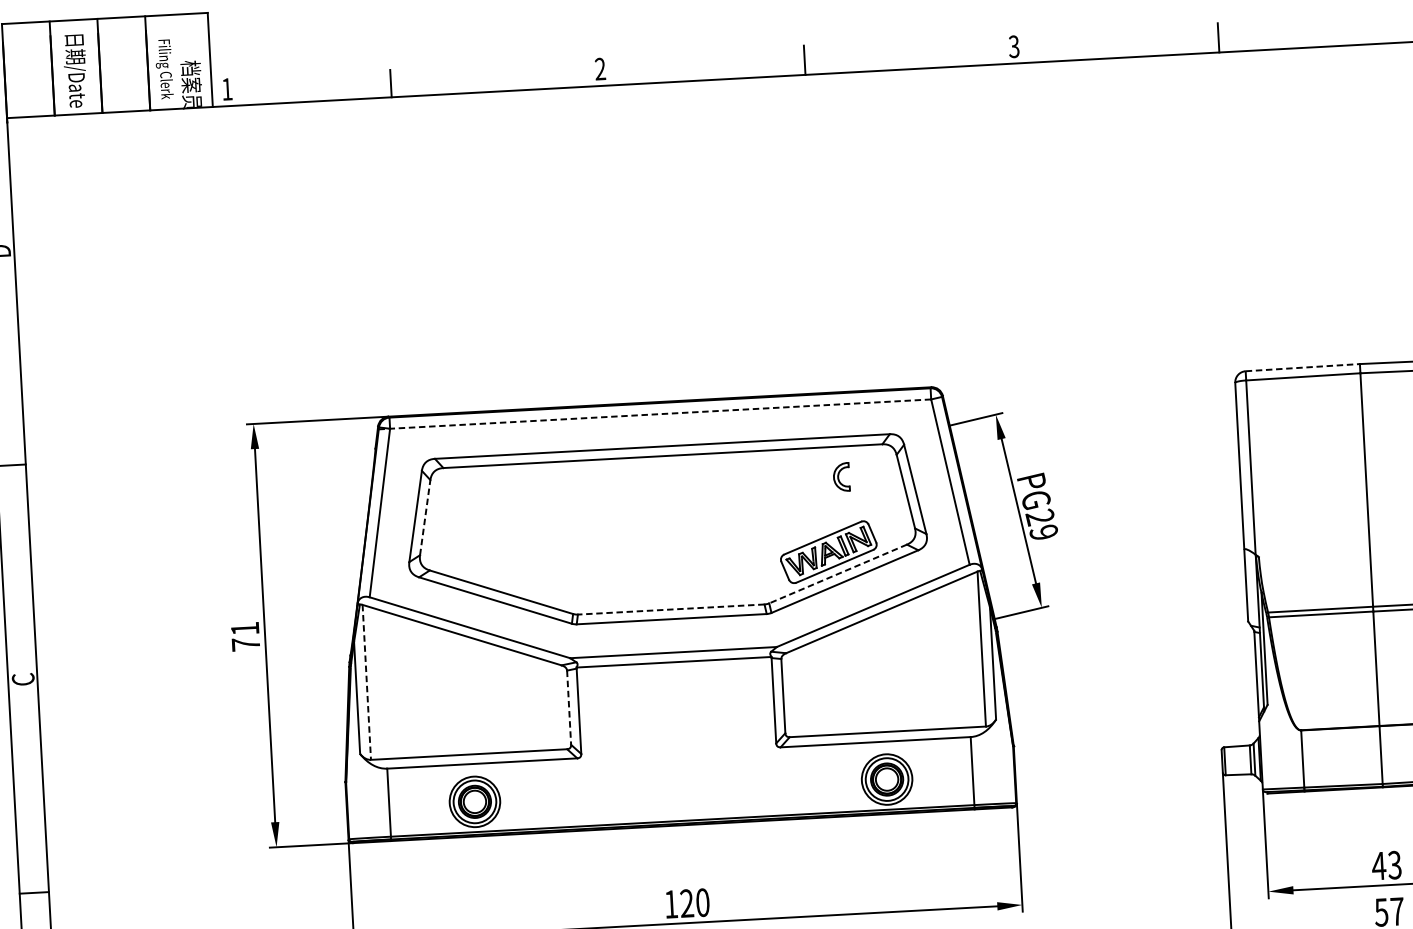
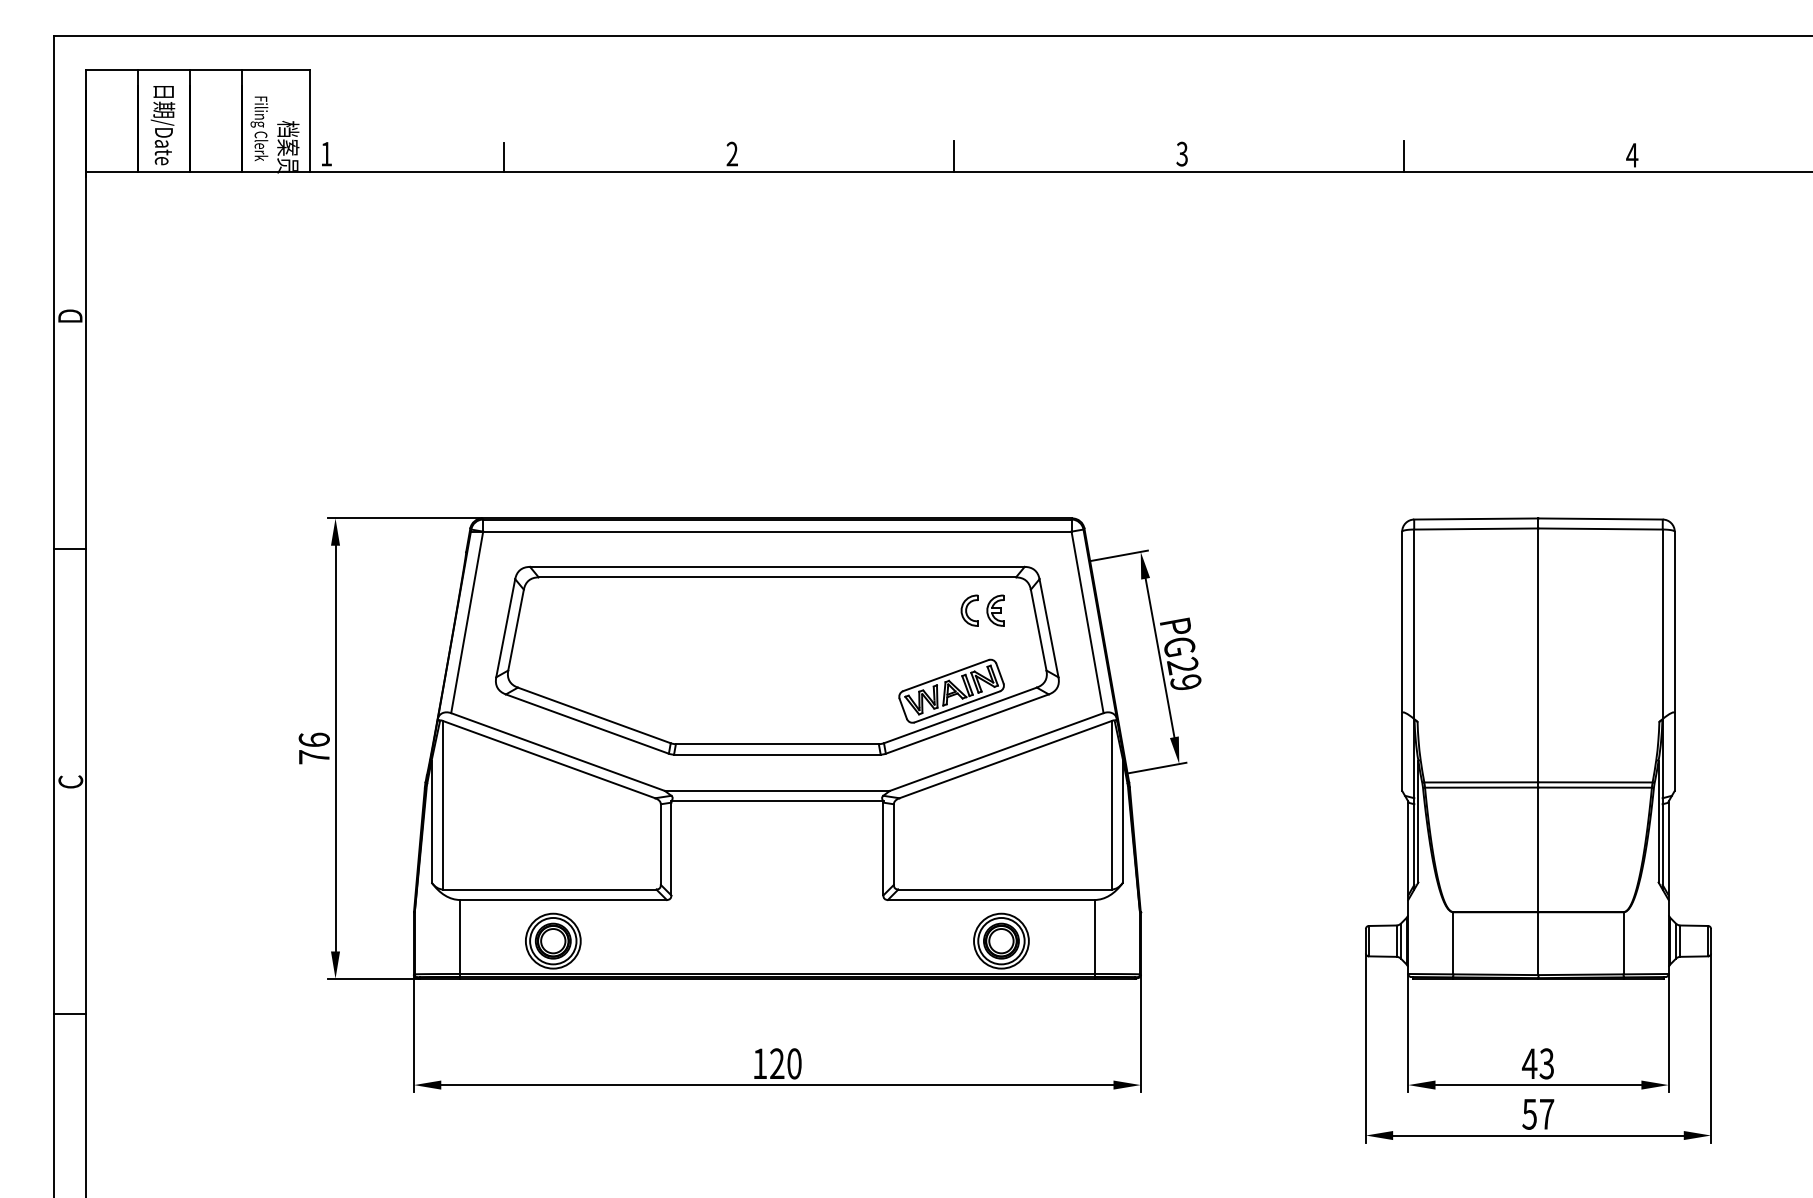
line: (1302, 368) -> (1476, 519), dashed -> solid
line: (654, 414) -> (770, 531), dashed -> solid
part: (865, 475) -> (995, 610), added
line: (425, 517) -> (516, 629), dashed -> solid
line: (837, 574) -> (959, 715), dashed -> solid
line: (670, 609) -> (776, 744), dashed -> solid
text: (244, 628) -> (313, 739), 71 -> 76
line: (367, 682) -> (443, 805), dashed -> solid
line: (568, 708) -> (660, 845), dashed -> solid

